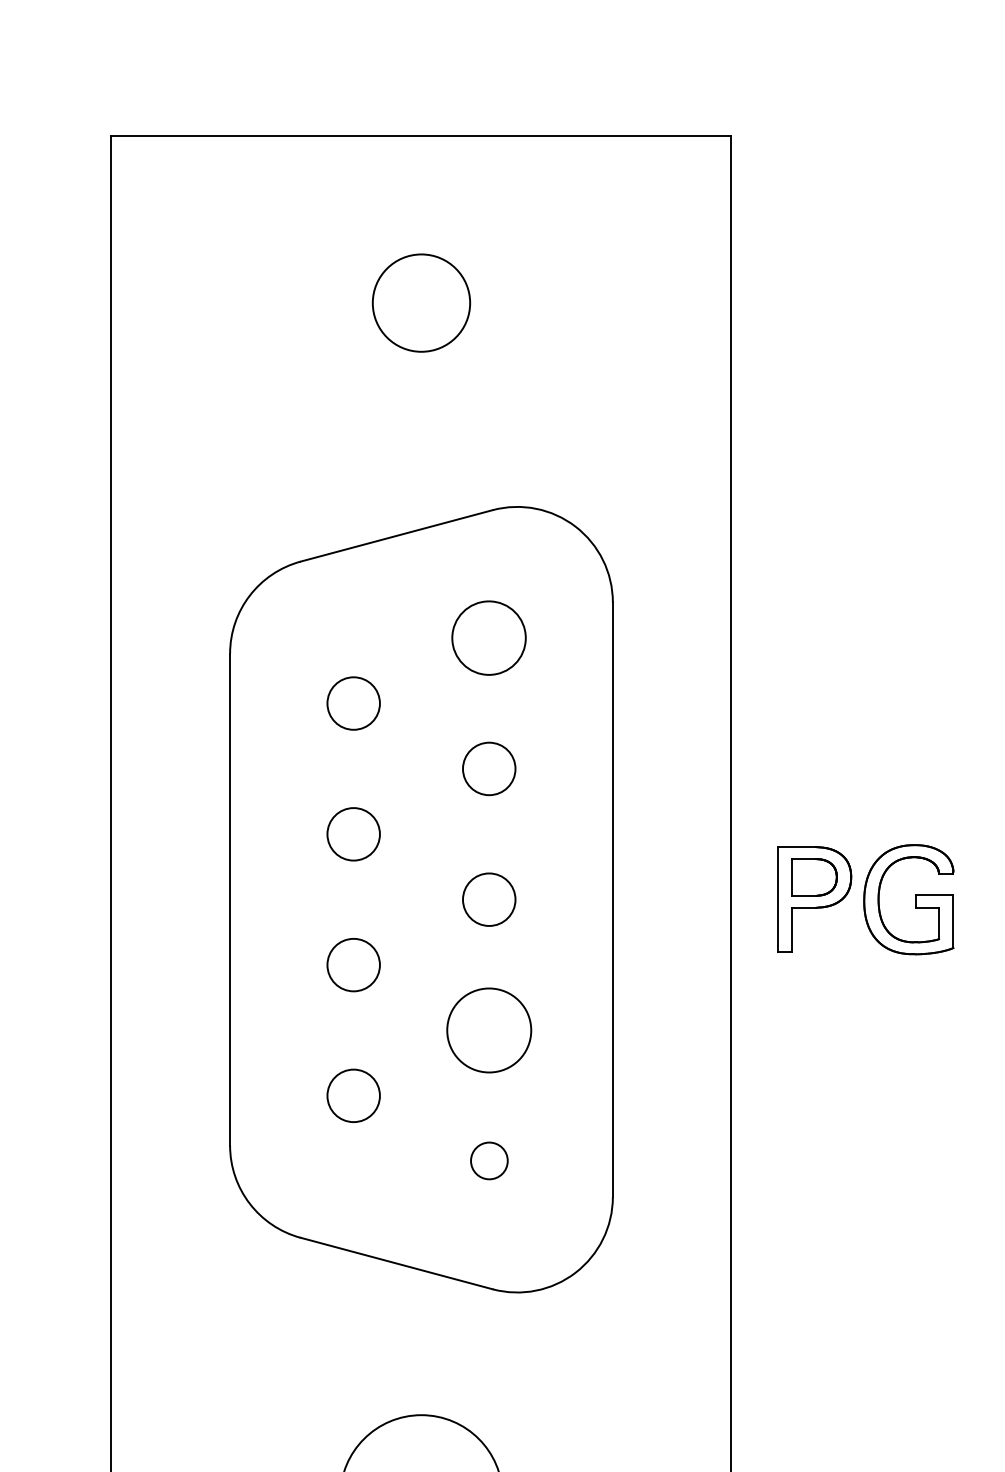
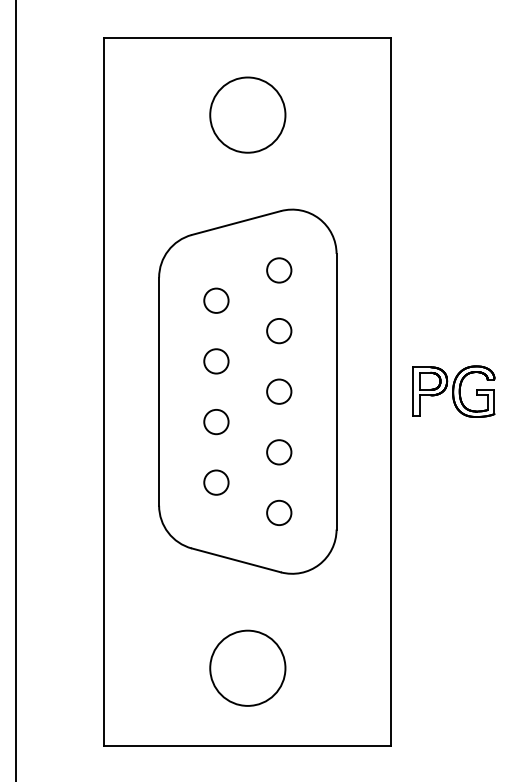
circle: (420, 301) -> (247, 114), size x1.67
circle: (489, 638) -> (279, 270), size x0.71
circle: (489, 1030) -> (279, 452), size x0.62
circle: (489, 1160) -> (279, 512), size x1.43

